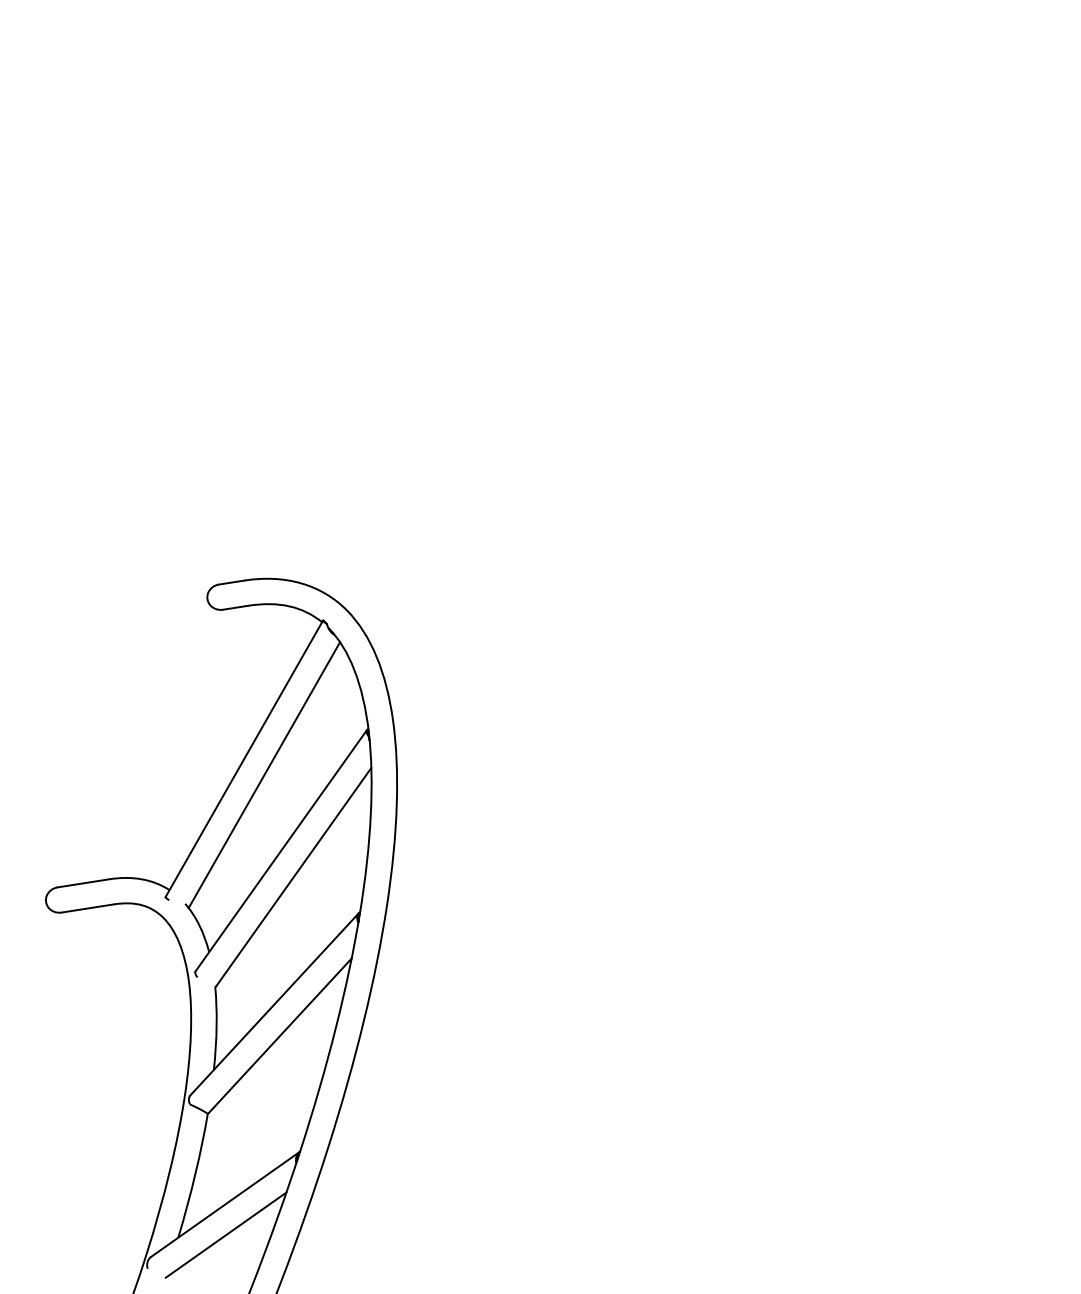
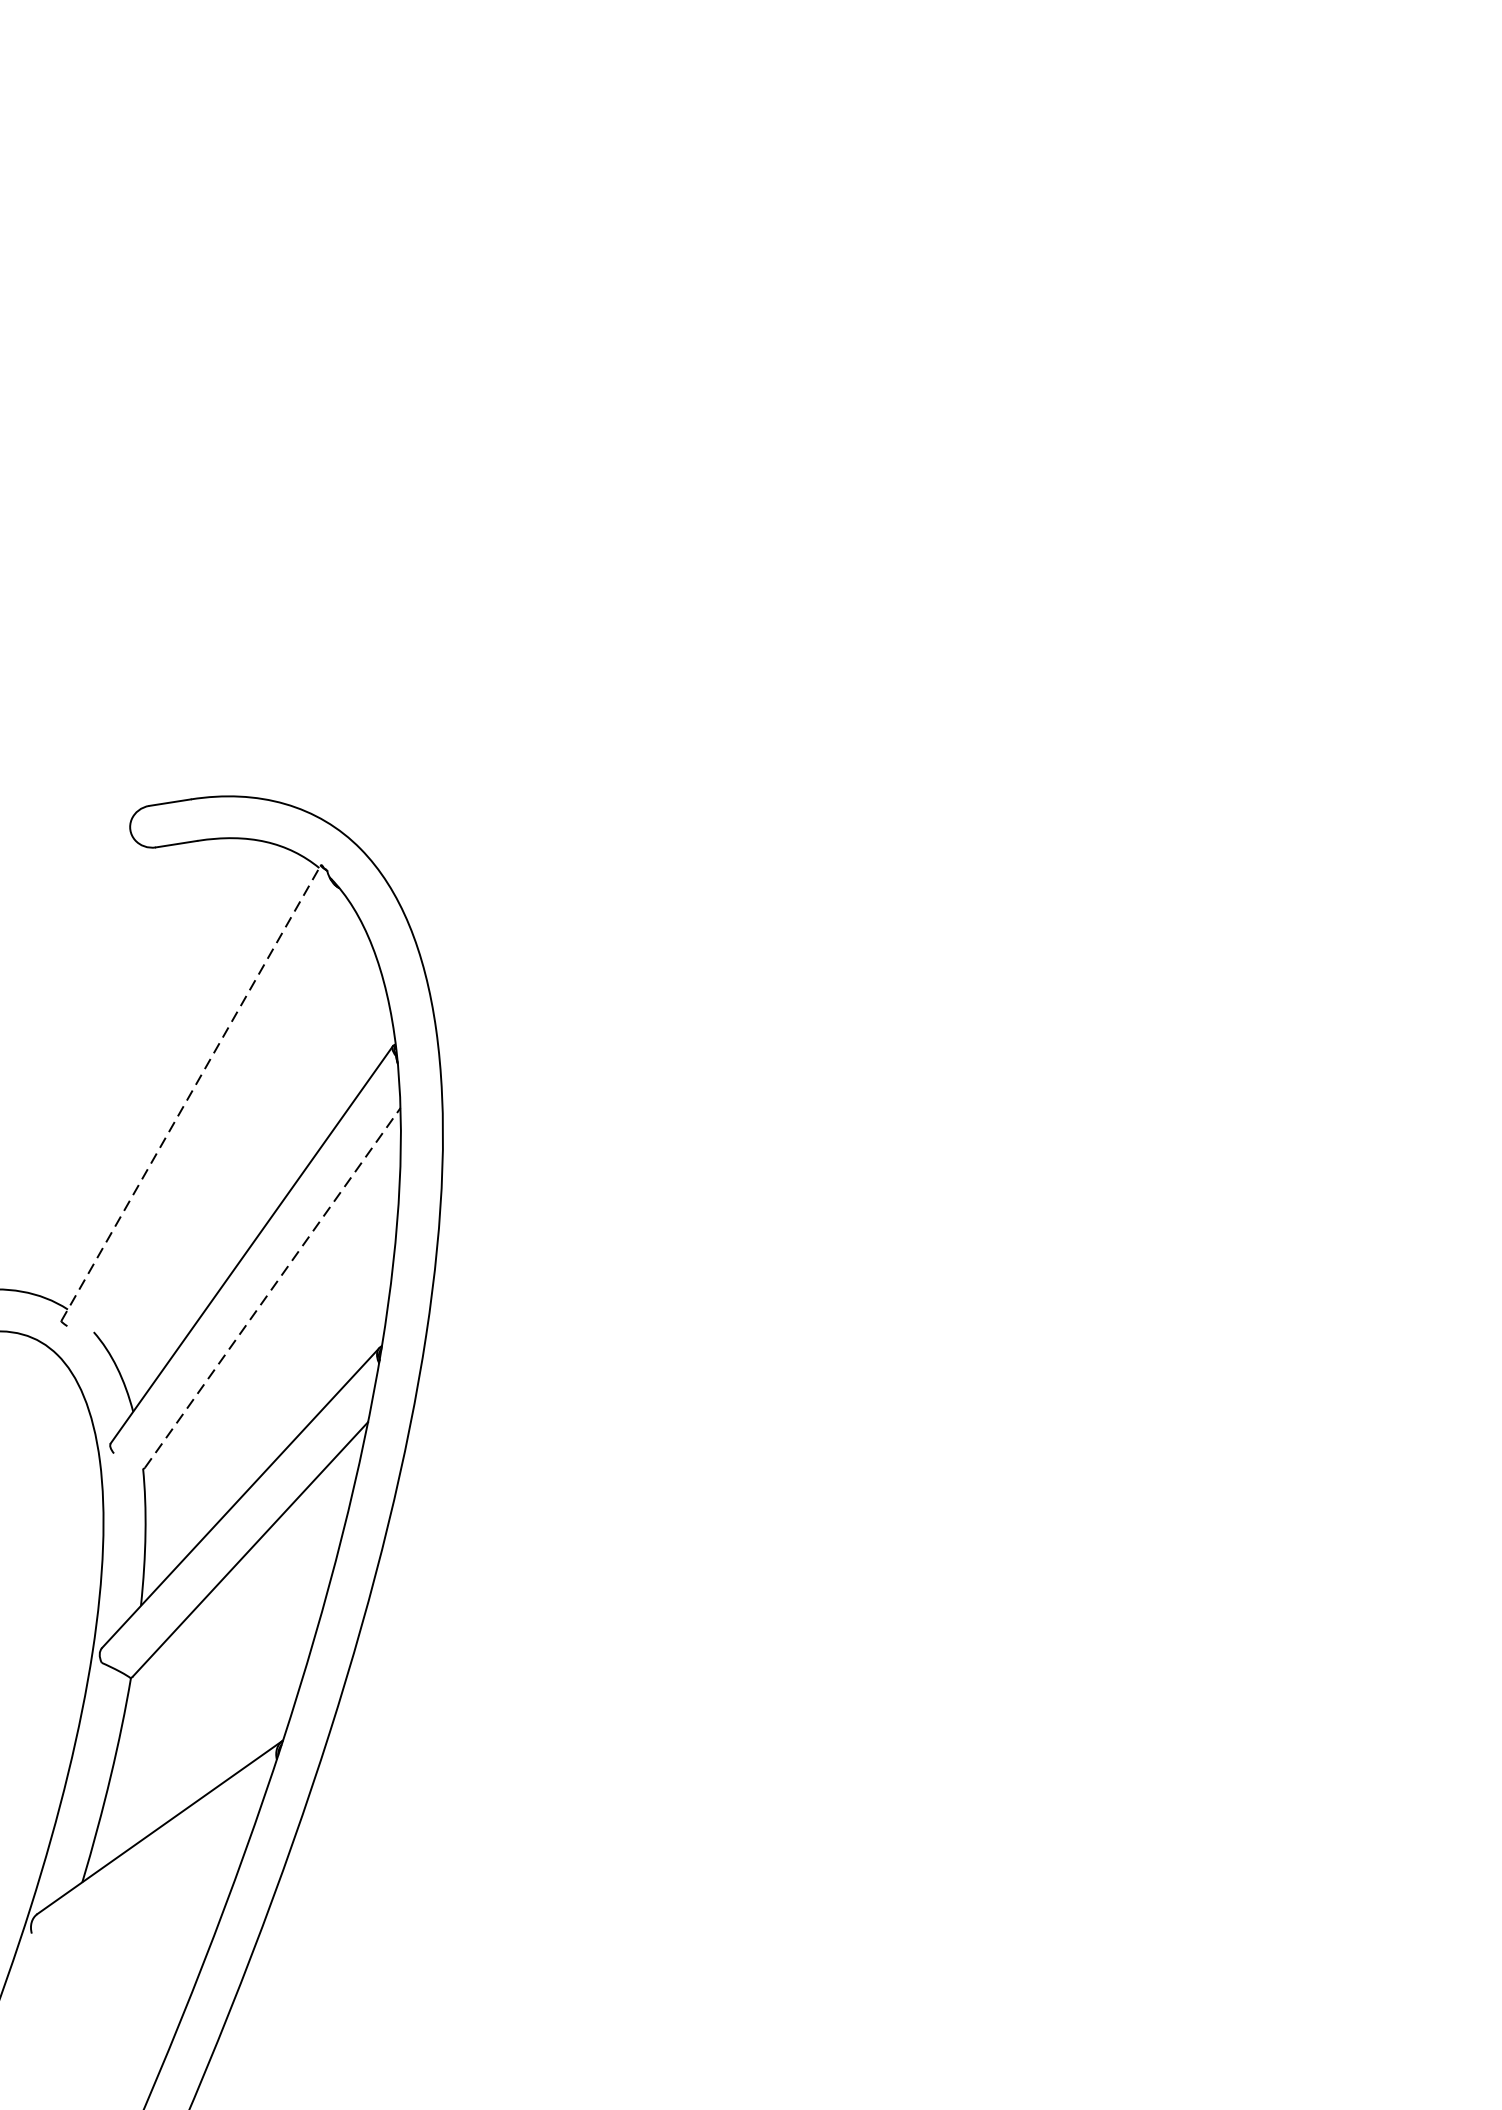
line: (244, 758) -> (191, 1092), solid -> dashed
line: (264, 775) -> (224, 1120), removed
line: (293, 877) -> (272, 1288), solid -> dashed
line: (225, 1234) -> (160, 1877), removed

